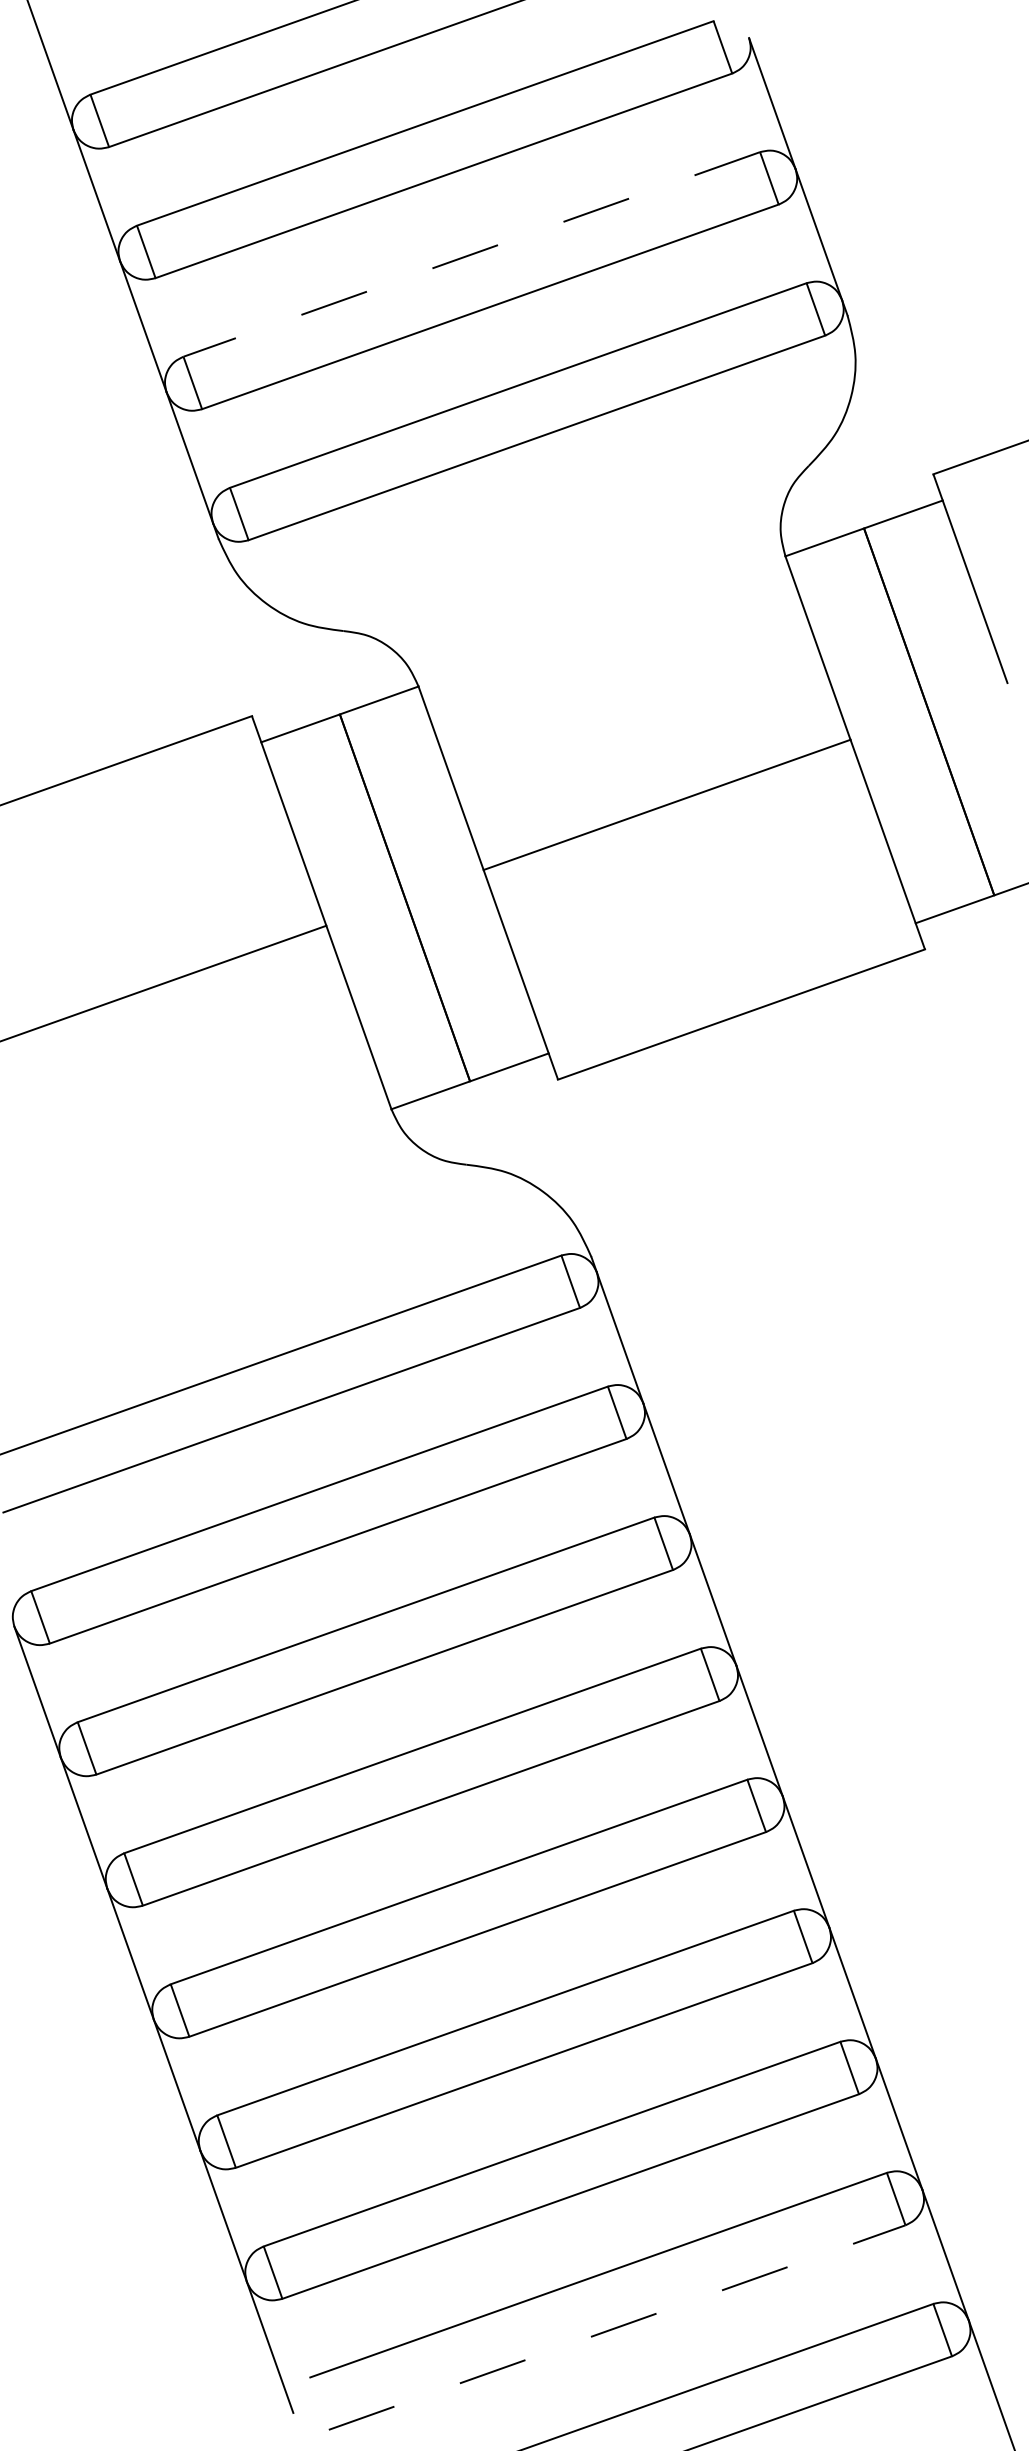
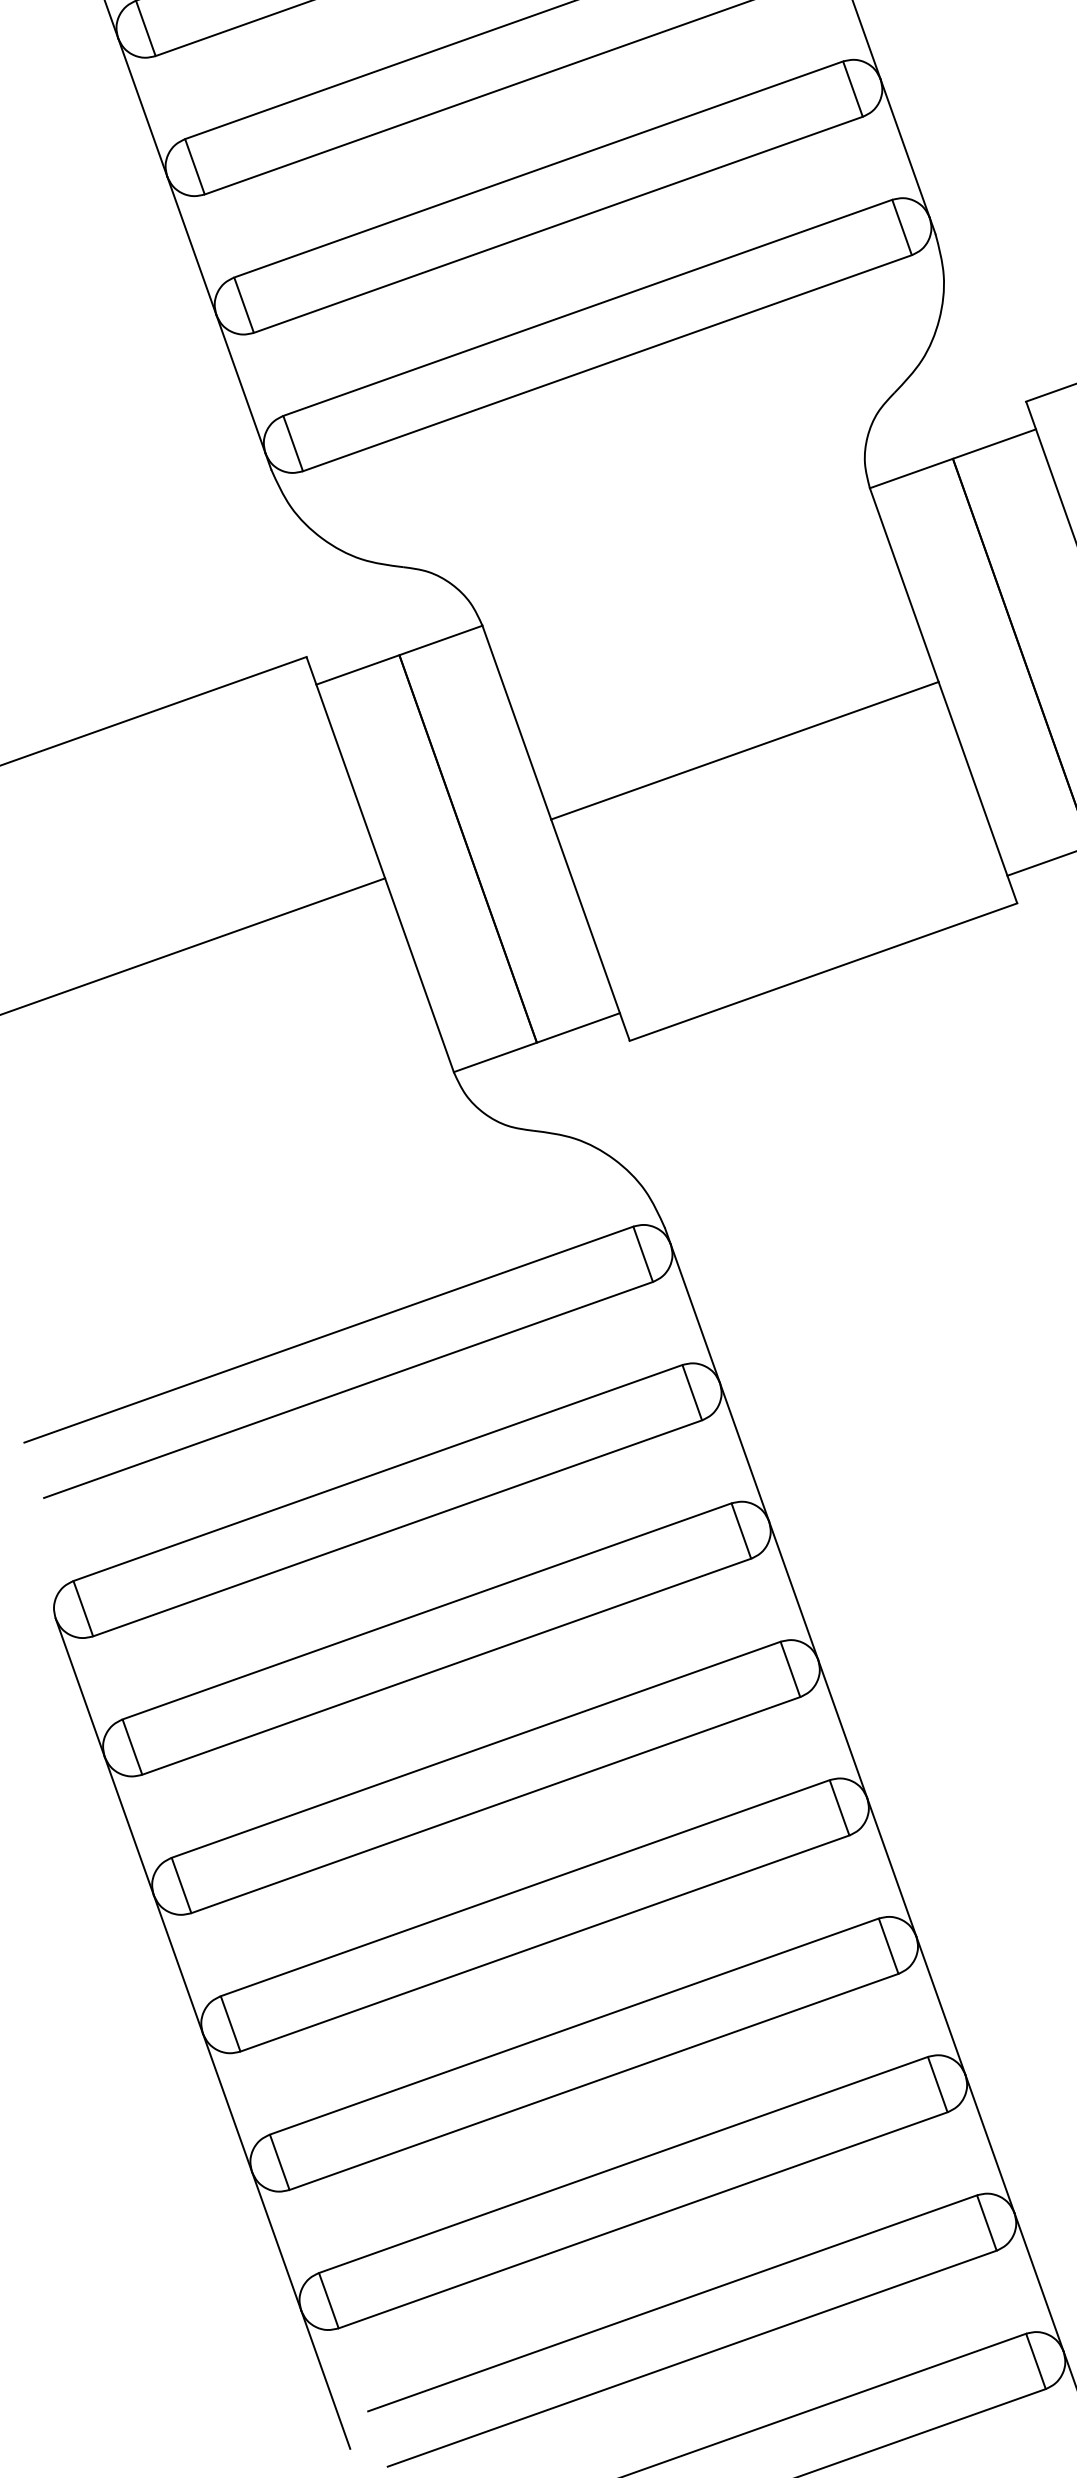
line: (471, 254) -> (538, 169), dashed -> solid
line: (617, 2327) -> (692, 2358), dashed -> solid

